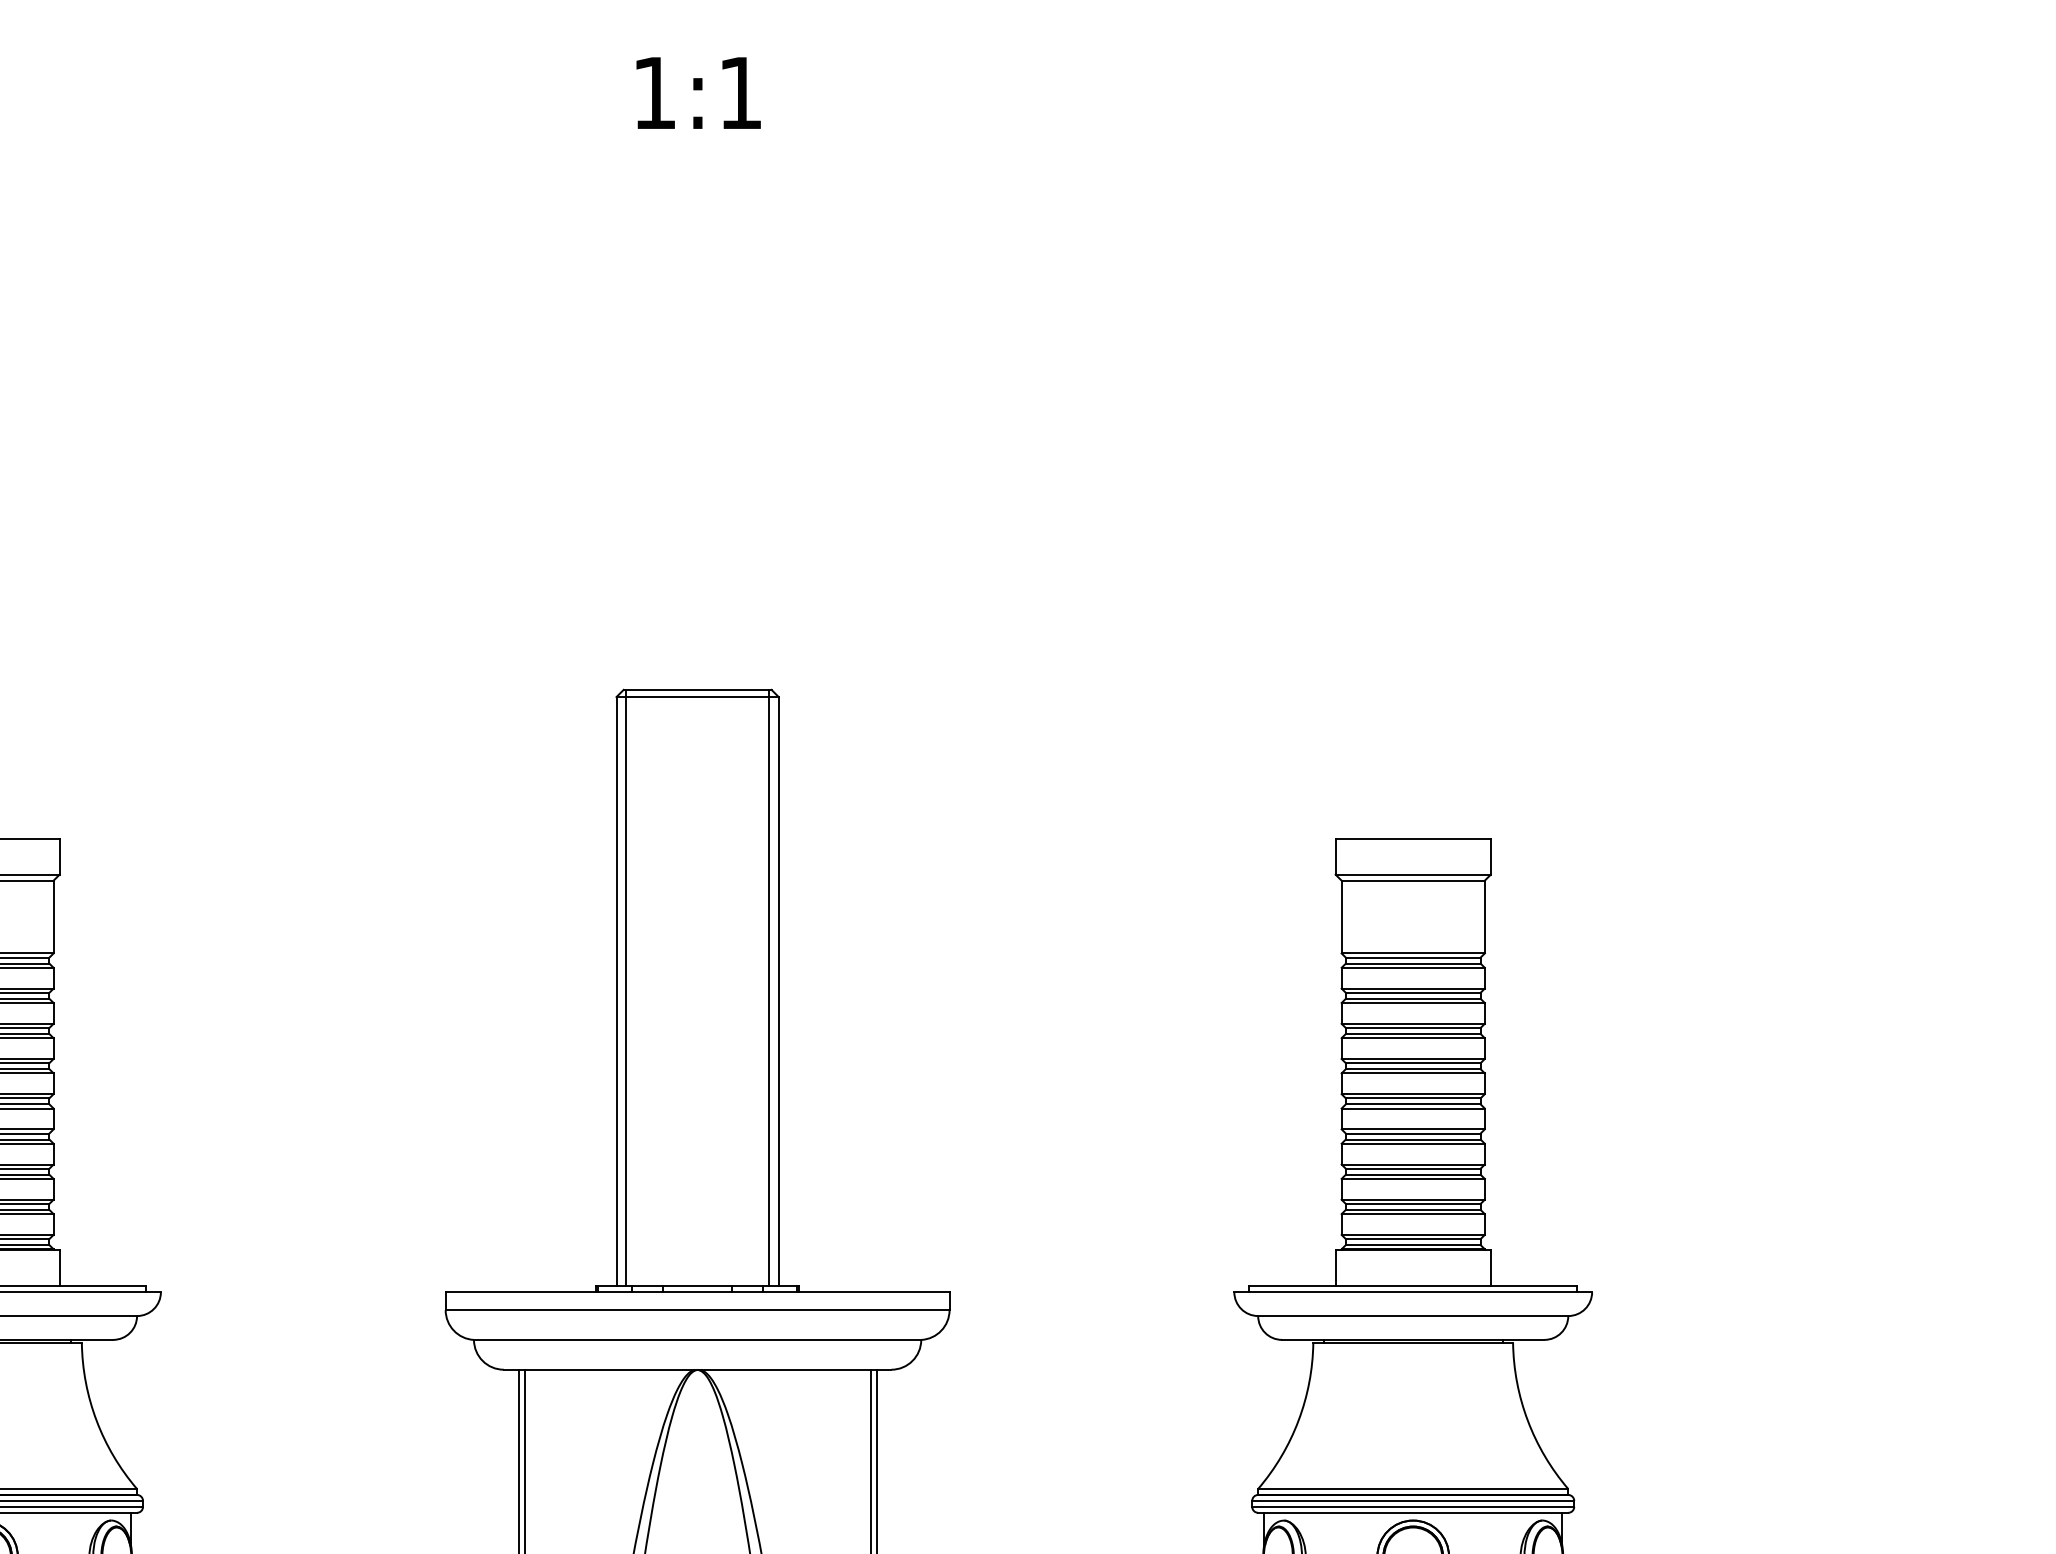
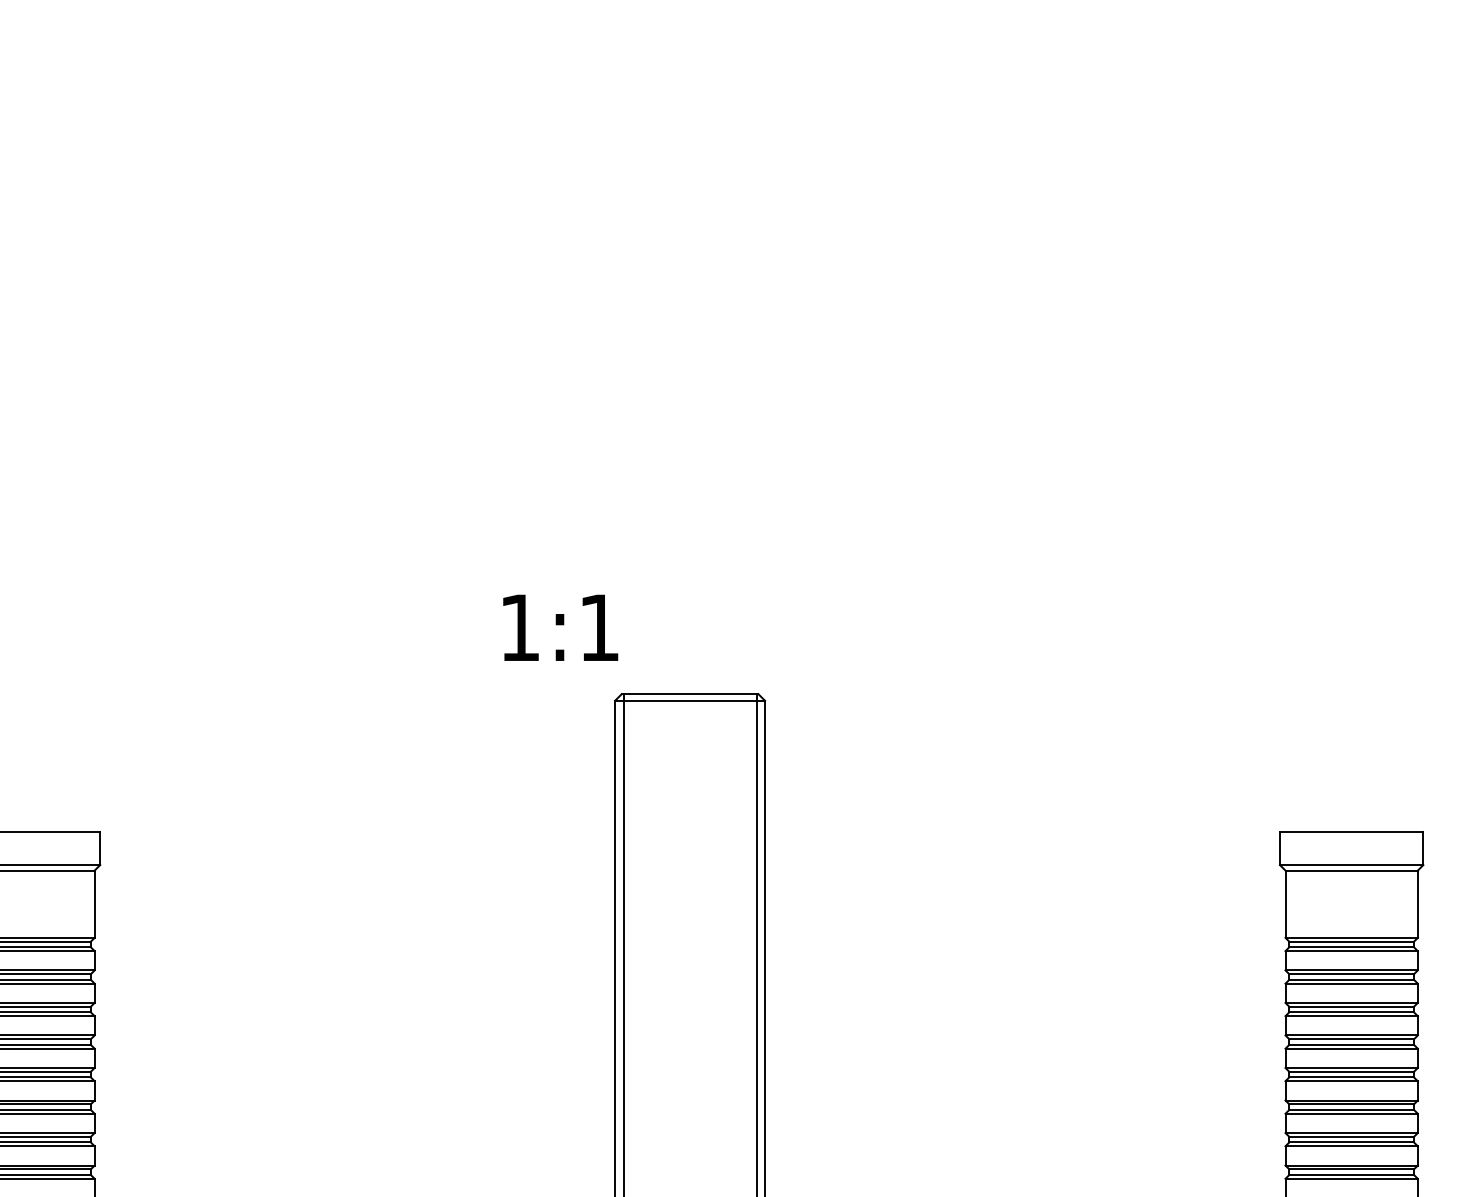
text: (698, 92) -> (560, 627), moved

